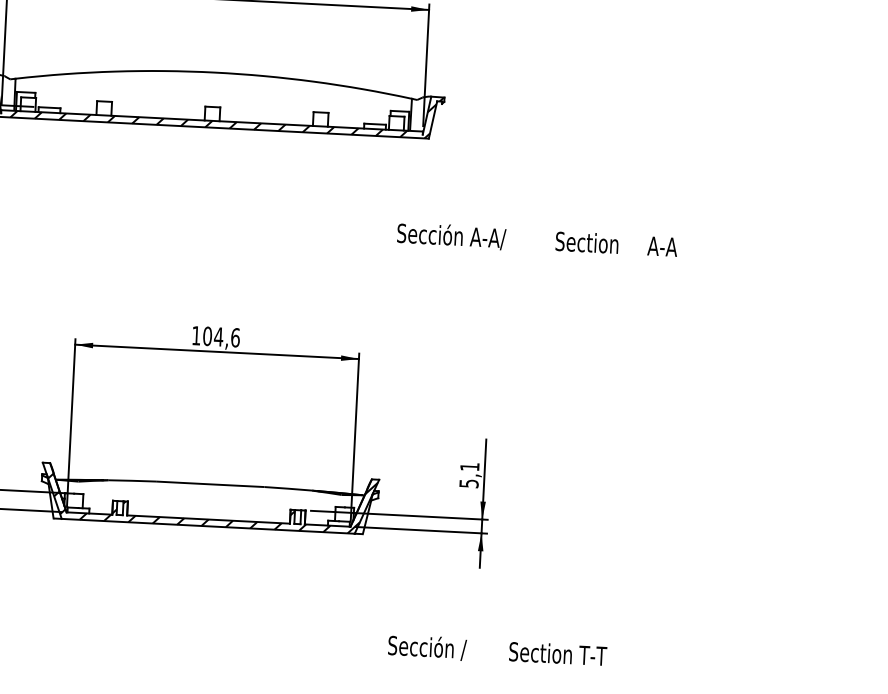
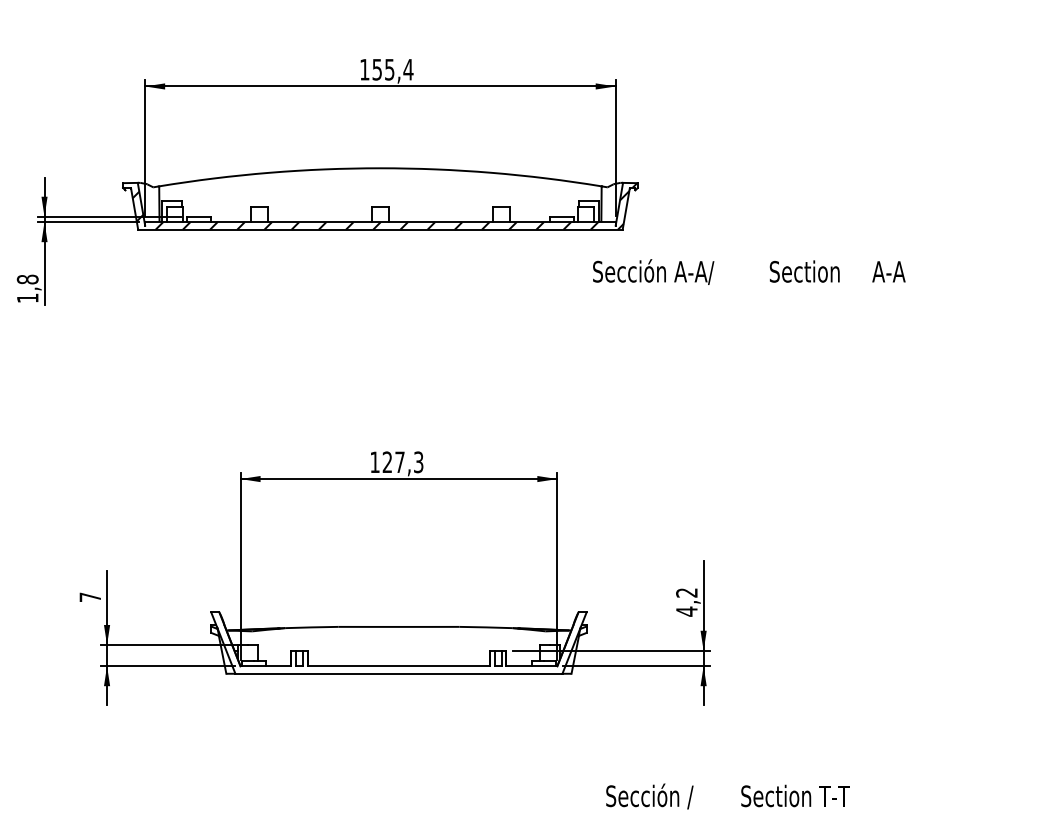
text: (537, 240) -> (749, 271), moved
text: (221, 337) -> (402, 462), 104,6 -> 127,3
text: (469, 475) -> (686, 602), 5,1 -> 4,2
hatch: (211, 500) -> (401, 644), removed

